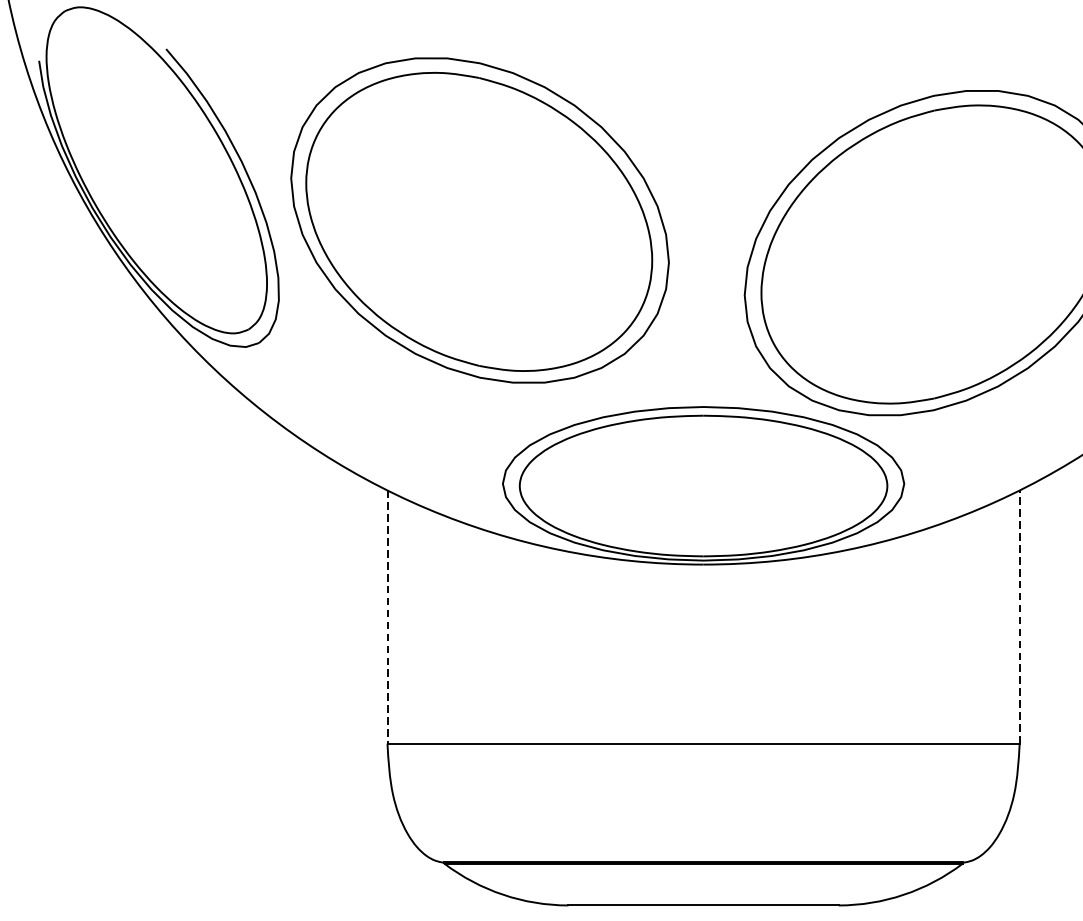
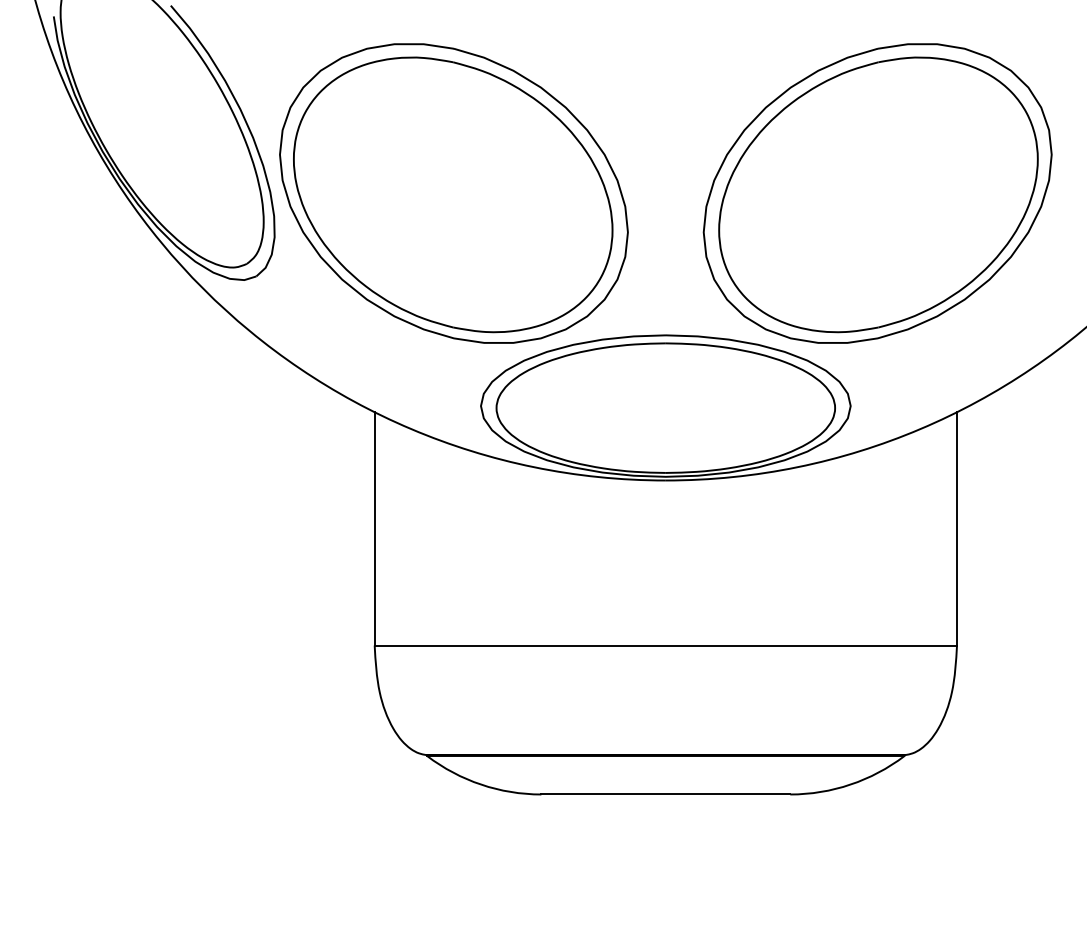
part: (479, 220) -> (453, 193), moved
line: (387, 616) -> (374, 528), dashed -> solid
line: (1020, 616) -> (957, 528), dashed -> solid

